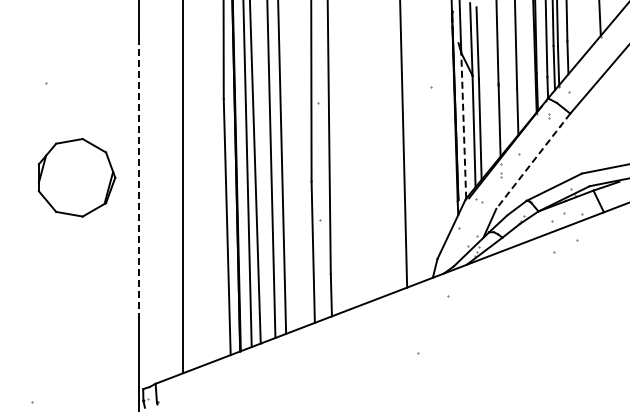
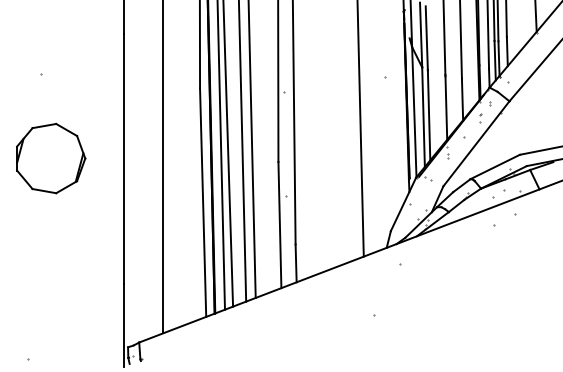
line: (463, 125) -> (414, 111), dashed -> solid
part: (538, 132) -> (481, 118), added
line: (533, 161) -> (476, 144), dashed -> solid
part: (76, 177) -> (50, 158), moved
line: (139, 178) -> (124, 159), dashed -> solid

